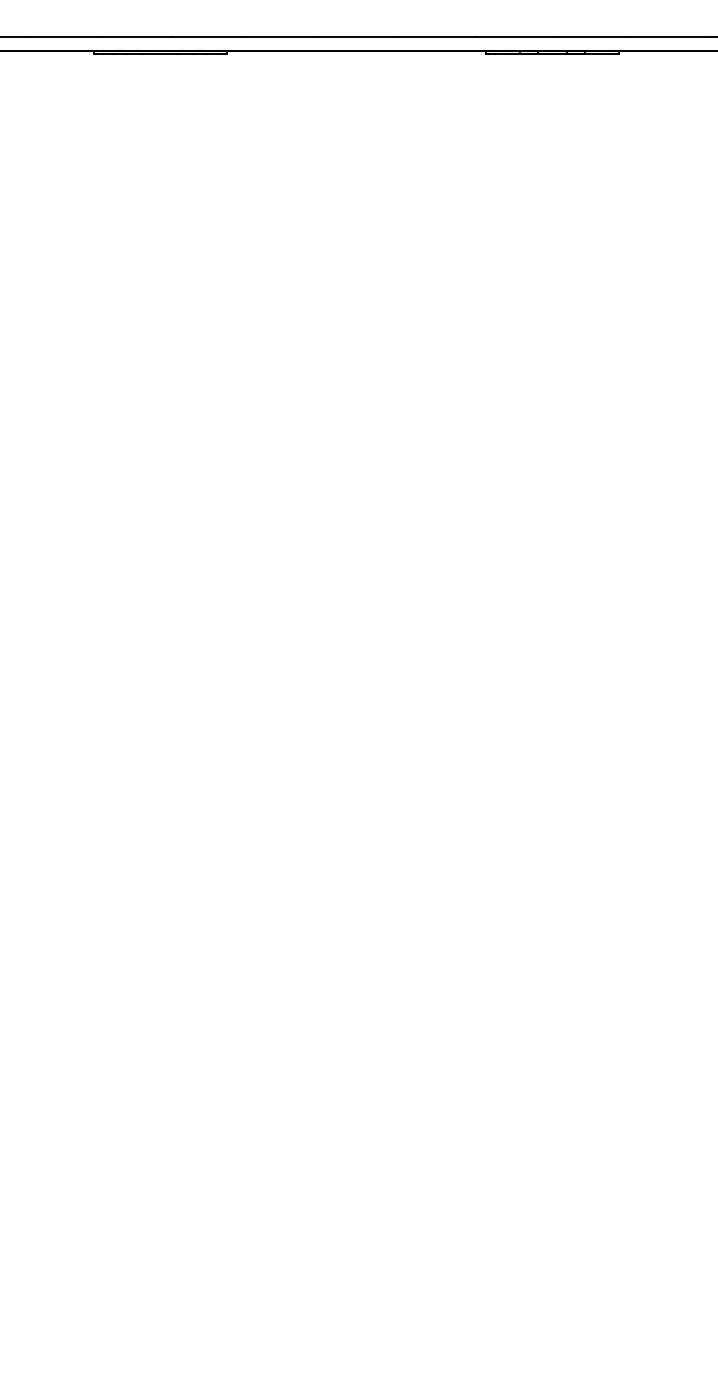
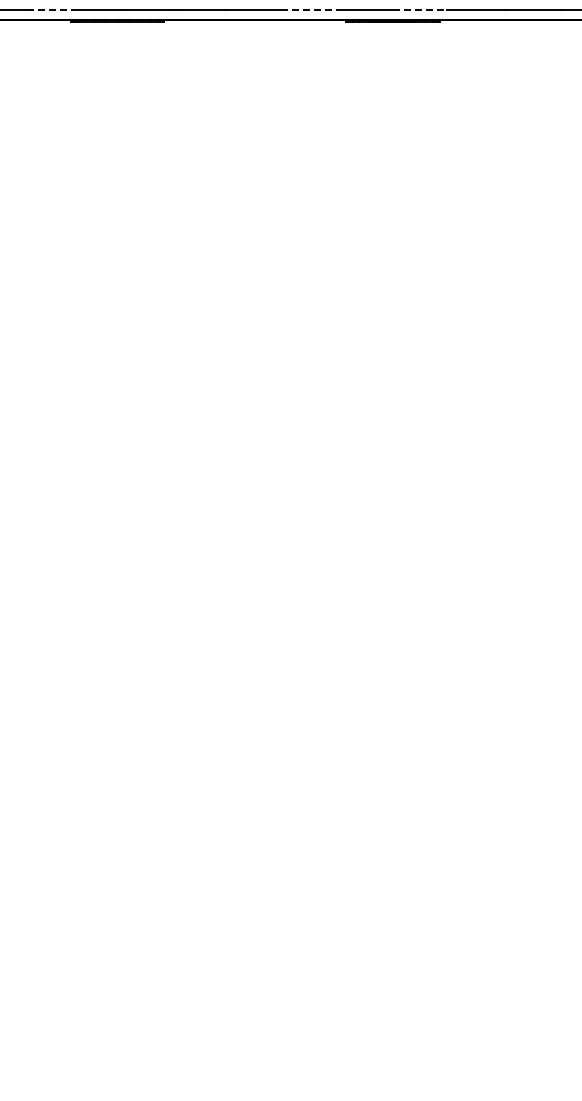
line: (64, 36) -> (50, 9), solid -> dashed
line: (435, 36) -> (310, 9), solid -> dashed
line: (590, 36) -> (419, 9), solid -> dashed

